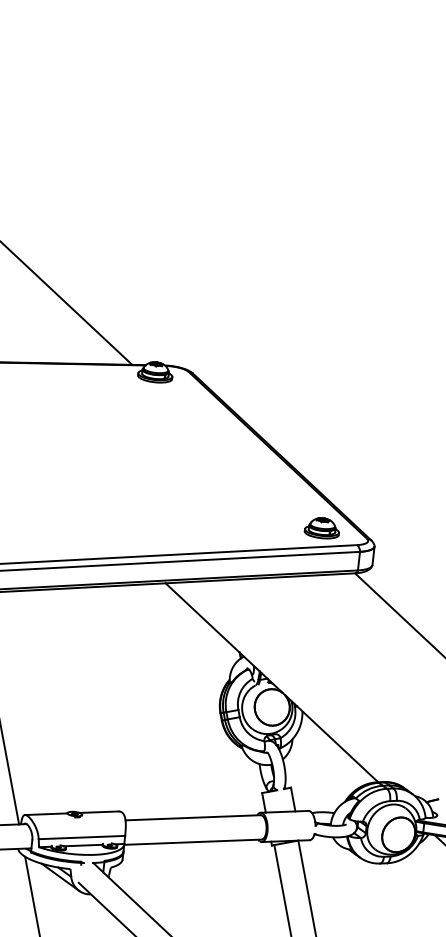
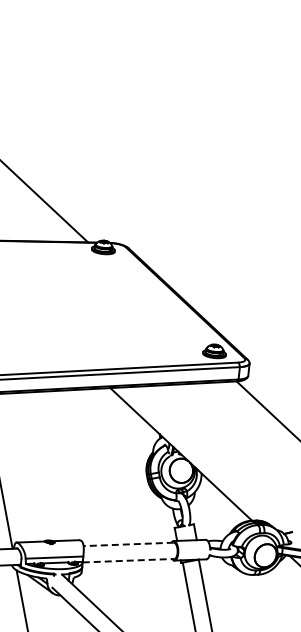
line: (192, 817) -> (128, 544), solid -> dashed
line: (192, 841) -> (128, 560), solid -> dashed

